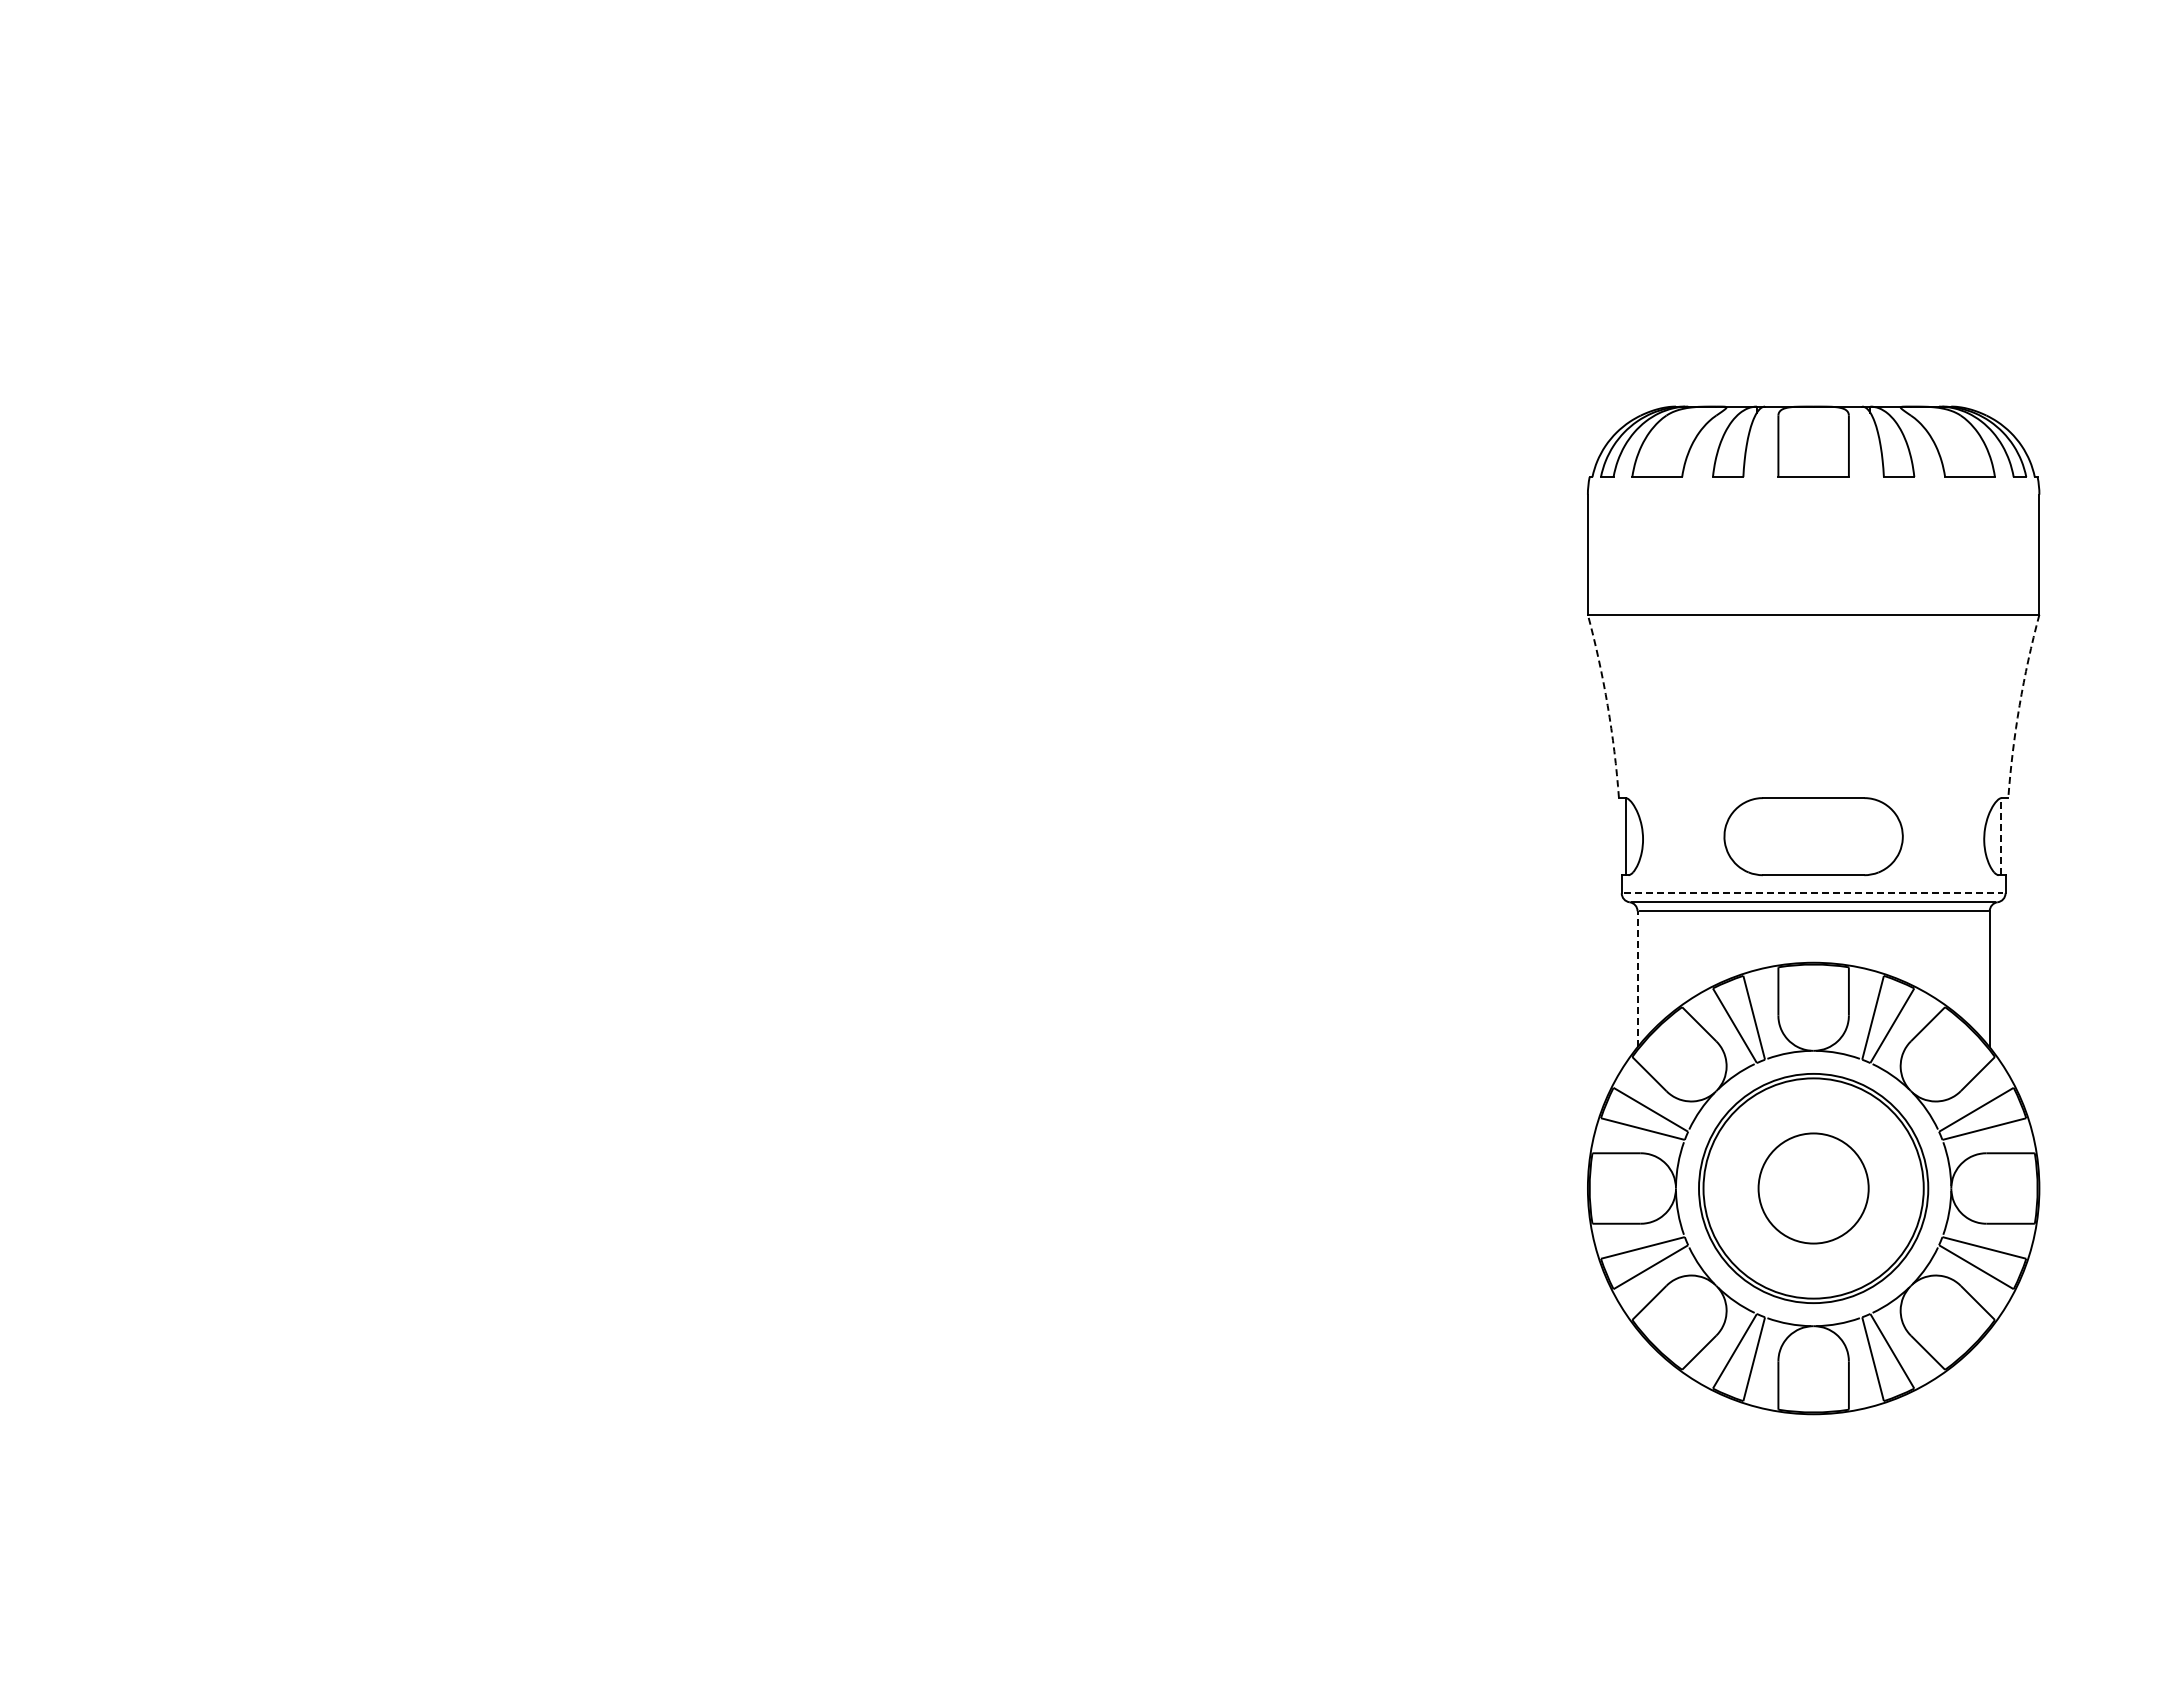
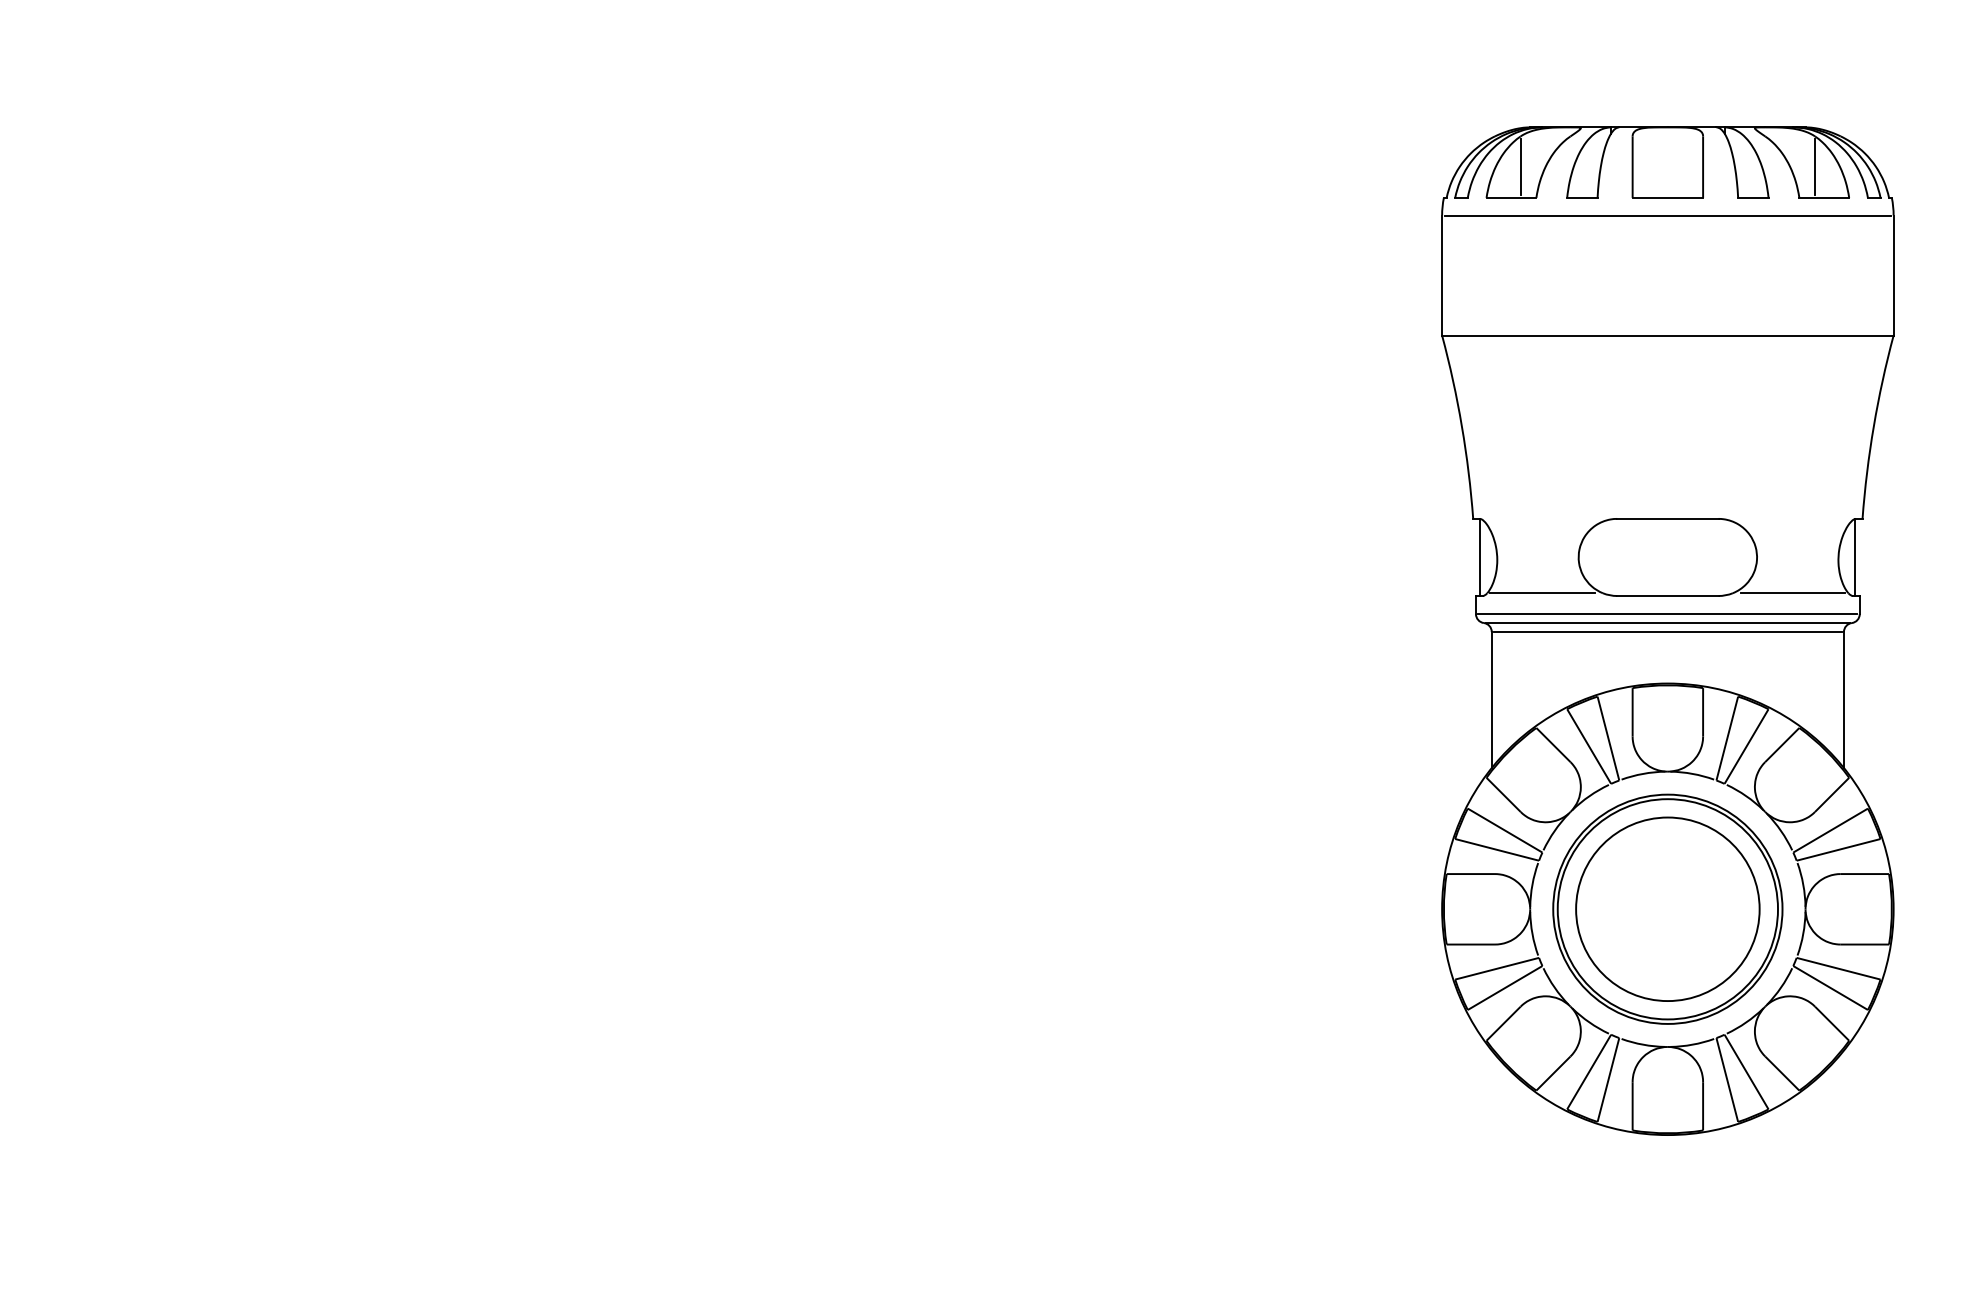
line: (1666, 446) -> (1520, 167), added
line: (1960, 446) -> (1814, 167), added
line: (1813, 494) -> (1667, 215), added
arc: (1607, 705) -> (1461, 426), dashed -> solid
arc: (2019, 705) -> (1873, 426), dashed -> solid
line: (2001, 836) -> (1855, 557), dashed -> solid
line: (1688, 872) -> (1542, 593), added
line: (1938, 872) -> (1792, 593), added
line: (1813, 893) -> (1667, 614), dashed -> solid
line: (1637, 978) -> (1491, 699), dashed -> solid
circle: (1813, 1188) -> (1667, 909), size x1.67

